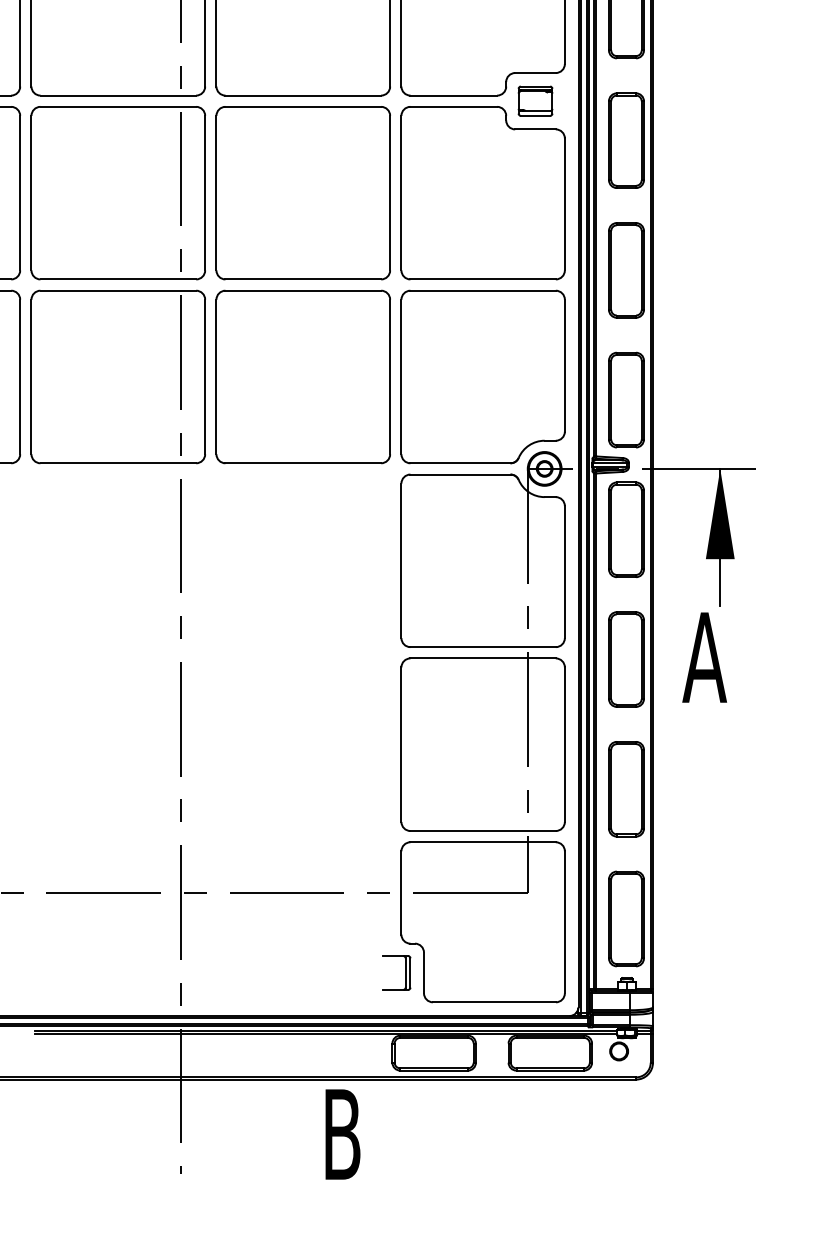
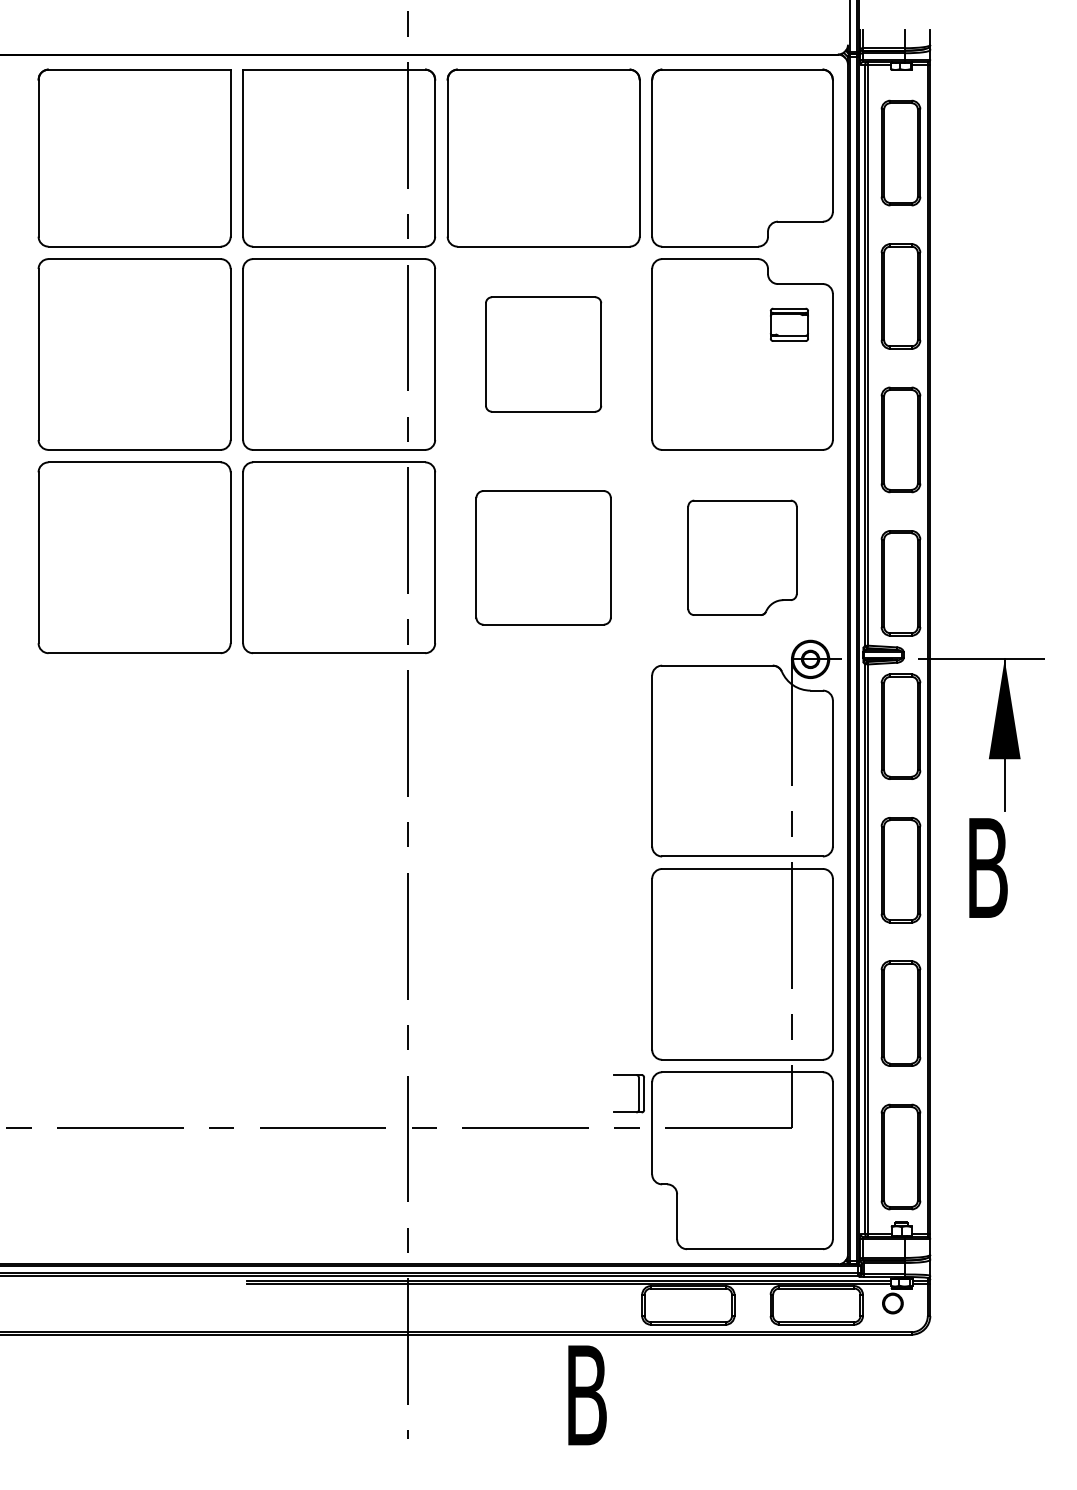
part: (534, 100) -> (788, 324), moved
part: (303, 193) -> (543, 354), size x0.6
part: (303, 376) -> (543, 557), size x0.7
part: (483, 376) -> (742, 557), size x0.6
text: (704, 657) -> (987, 867), A -> B
part: (405, 972) -> (638, 1093), moved

